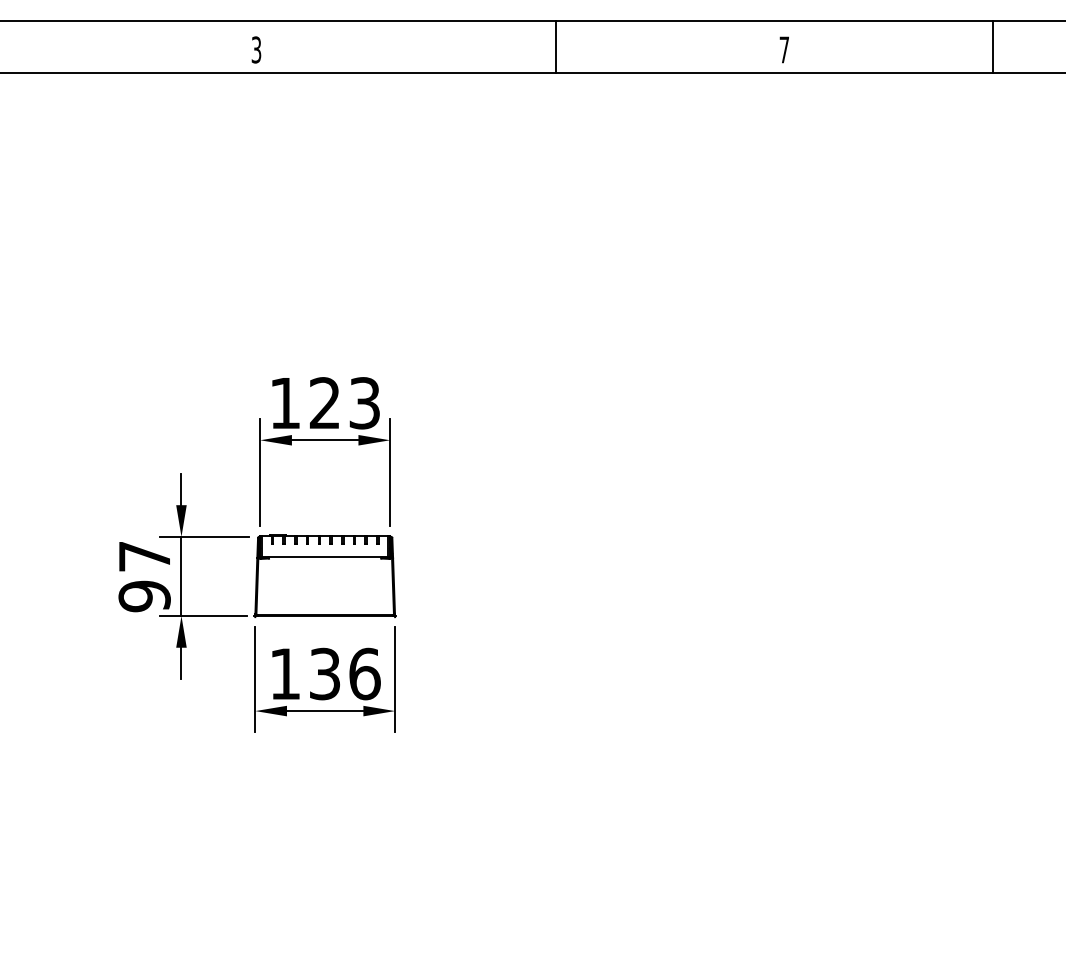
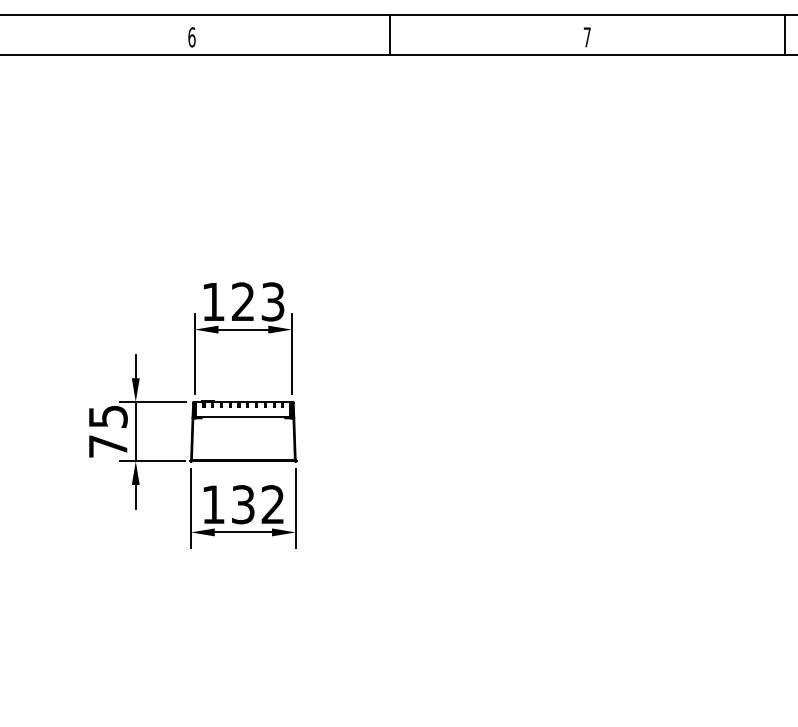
line: (555, 46) -> (389, 34), moved
line: (992, 46) -> (785, 34), moved
text: (256, 49) -> (191, 37), 3 -> 6
text: (144, 577) -> (108, 432), 97 -> 75
text: (364, 673) -> (272, 504), 136 -> 132

